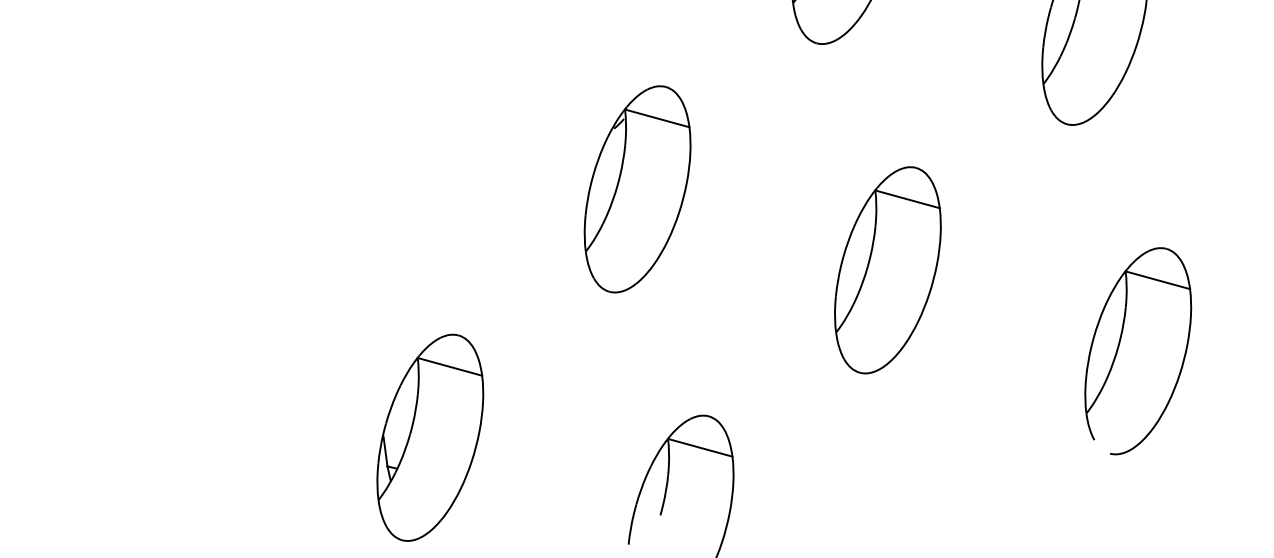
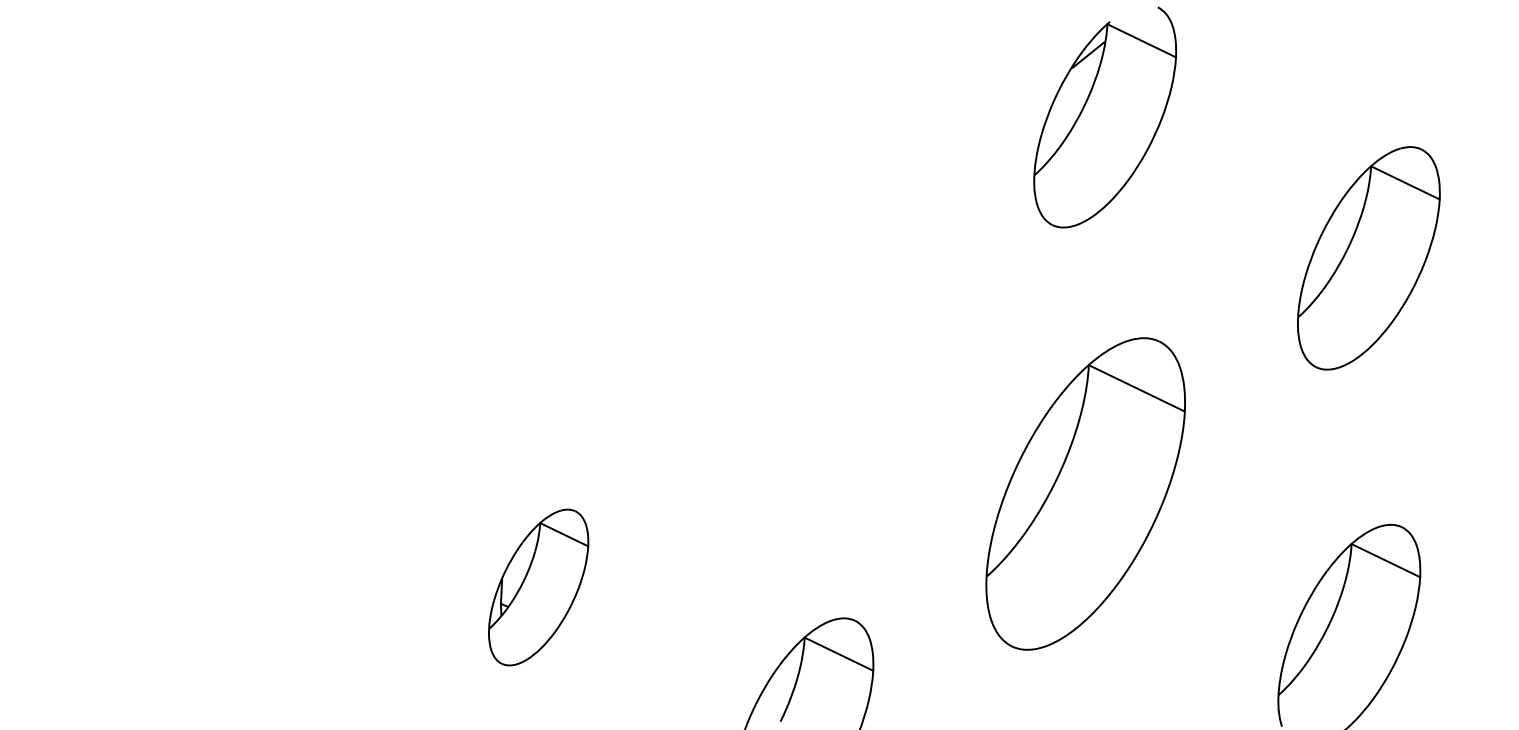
part: (637, 189) -> (821, 351), removed
part: (887, 269) -> (1085, 493), size x1.4
part: (430, 437) -> (538, 587), size x0.7

